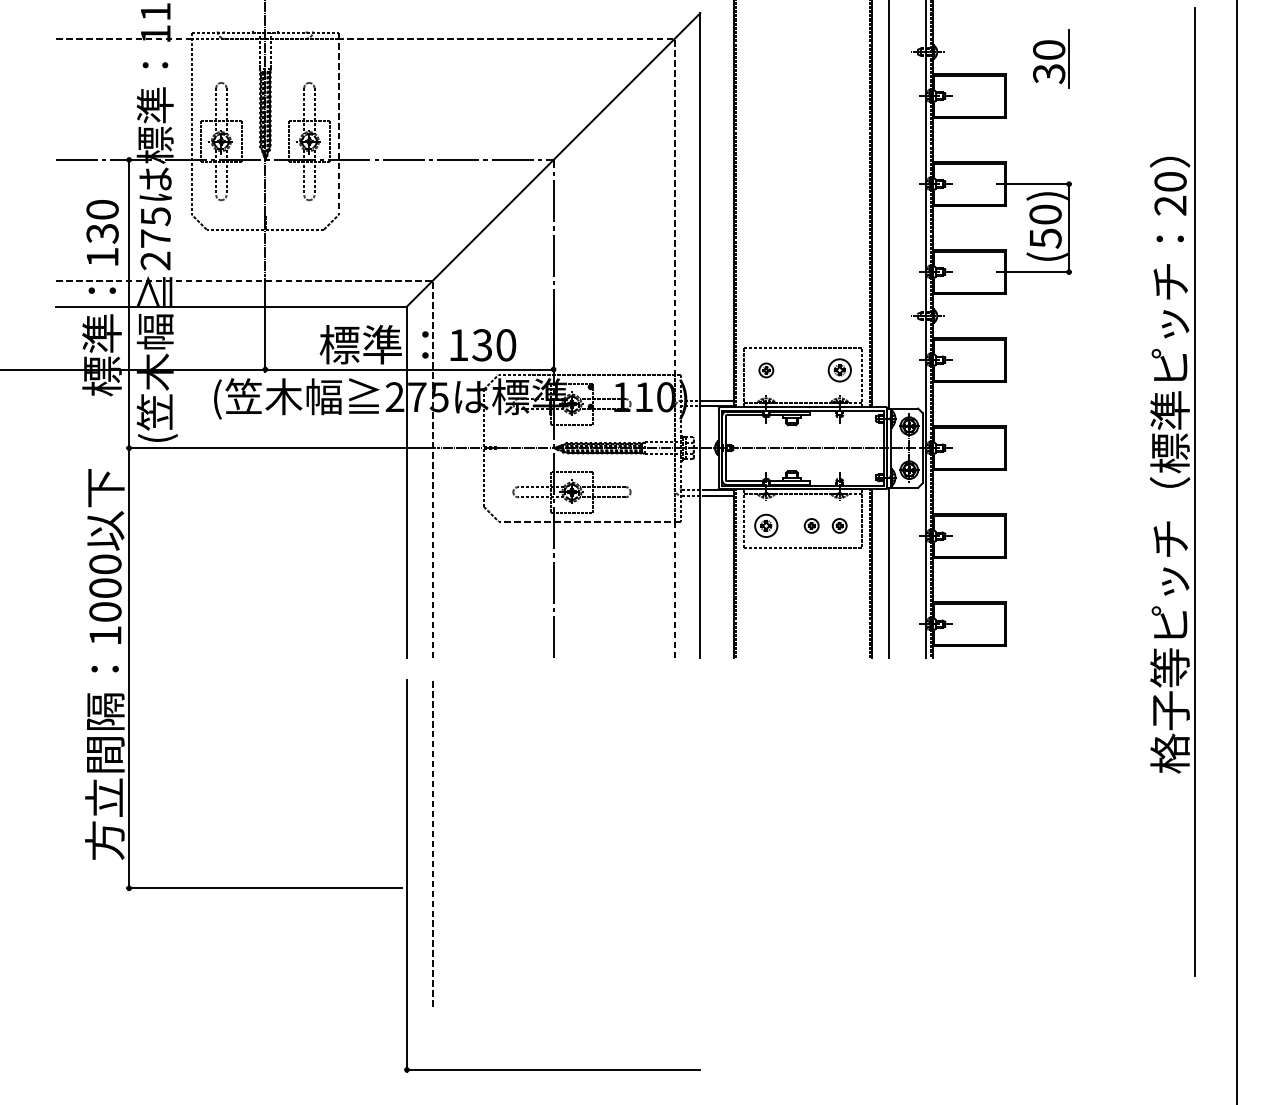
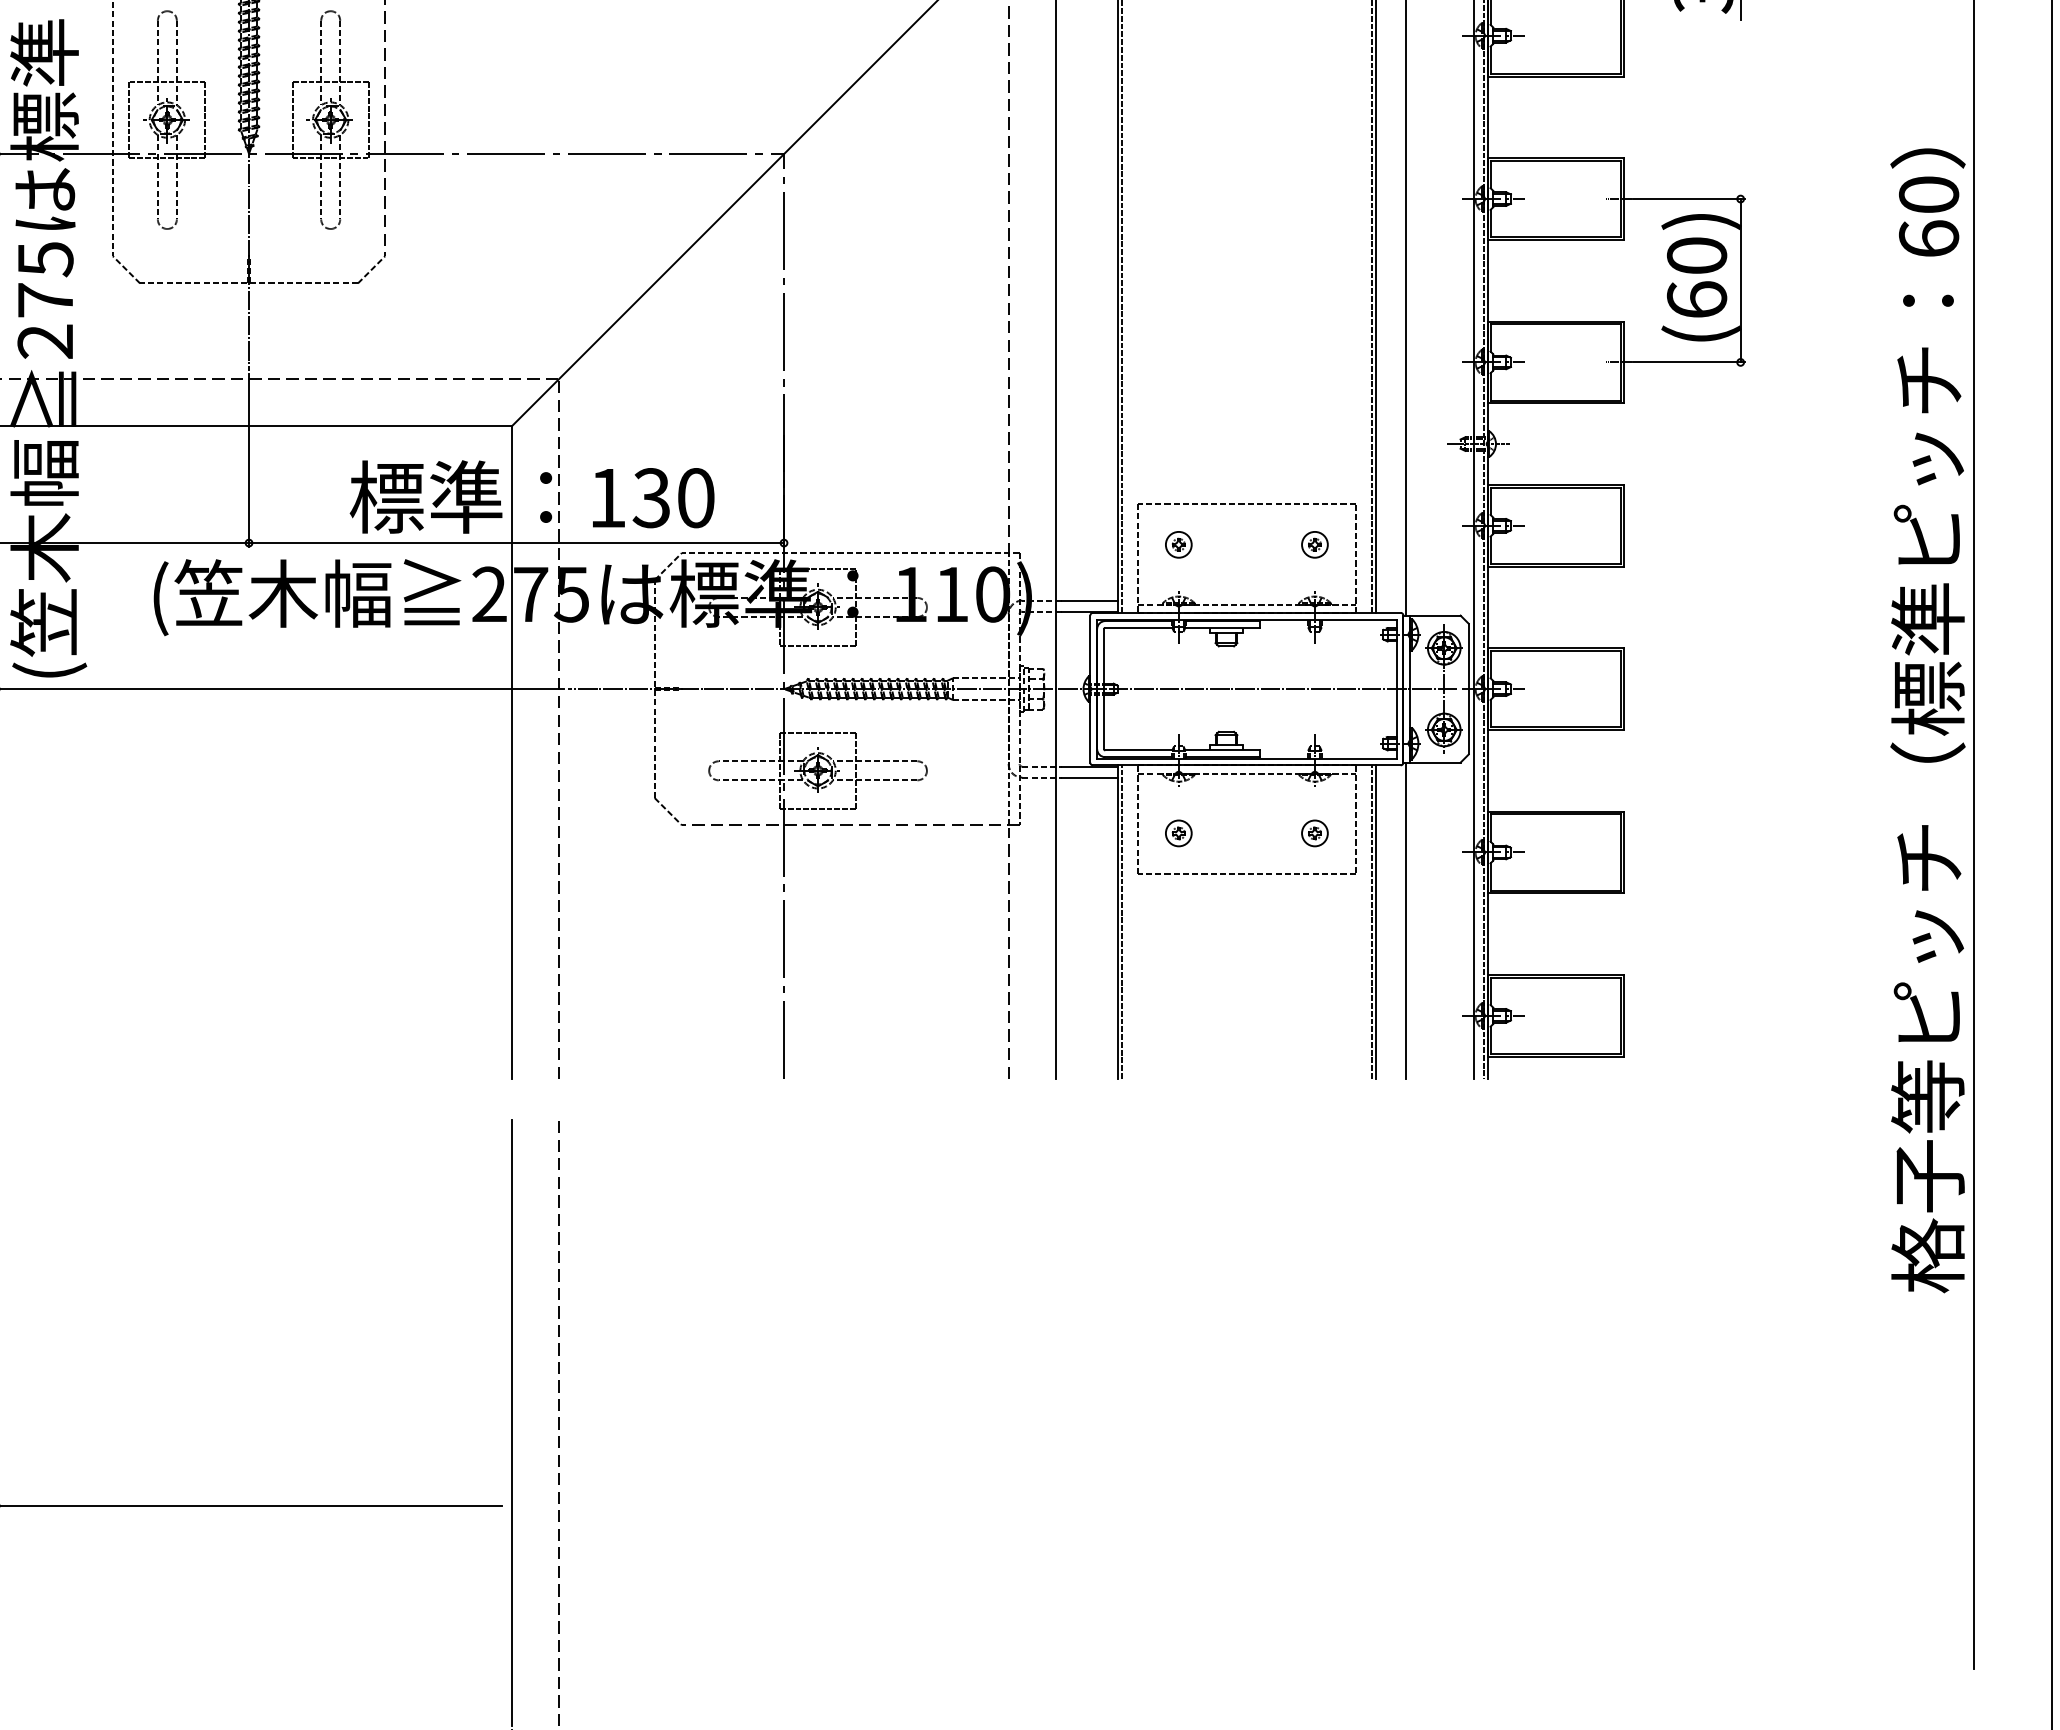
text: (1170, 205) -> (1928, 238), 20 -> 60
text: (1045, 238) -> (1696, 299), (50) -> (60)
part: (839, 370) -> (1314, 544), size x0.62
part: (766, 525) -> (1179, 832), size x0.62
part: (811, 525) -> (1262, 832), removed

